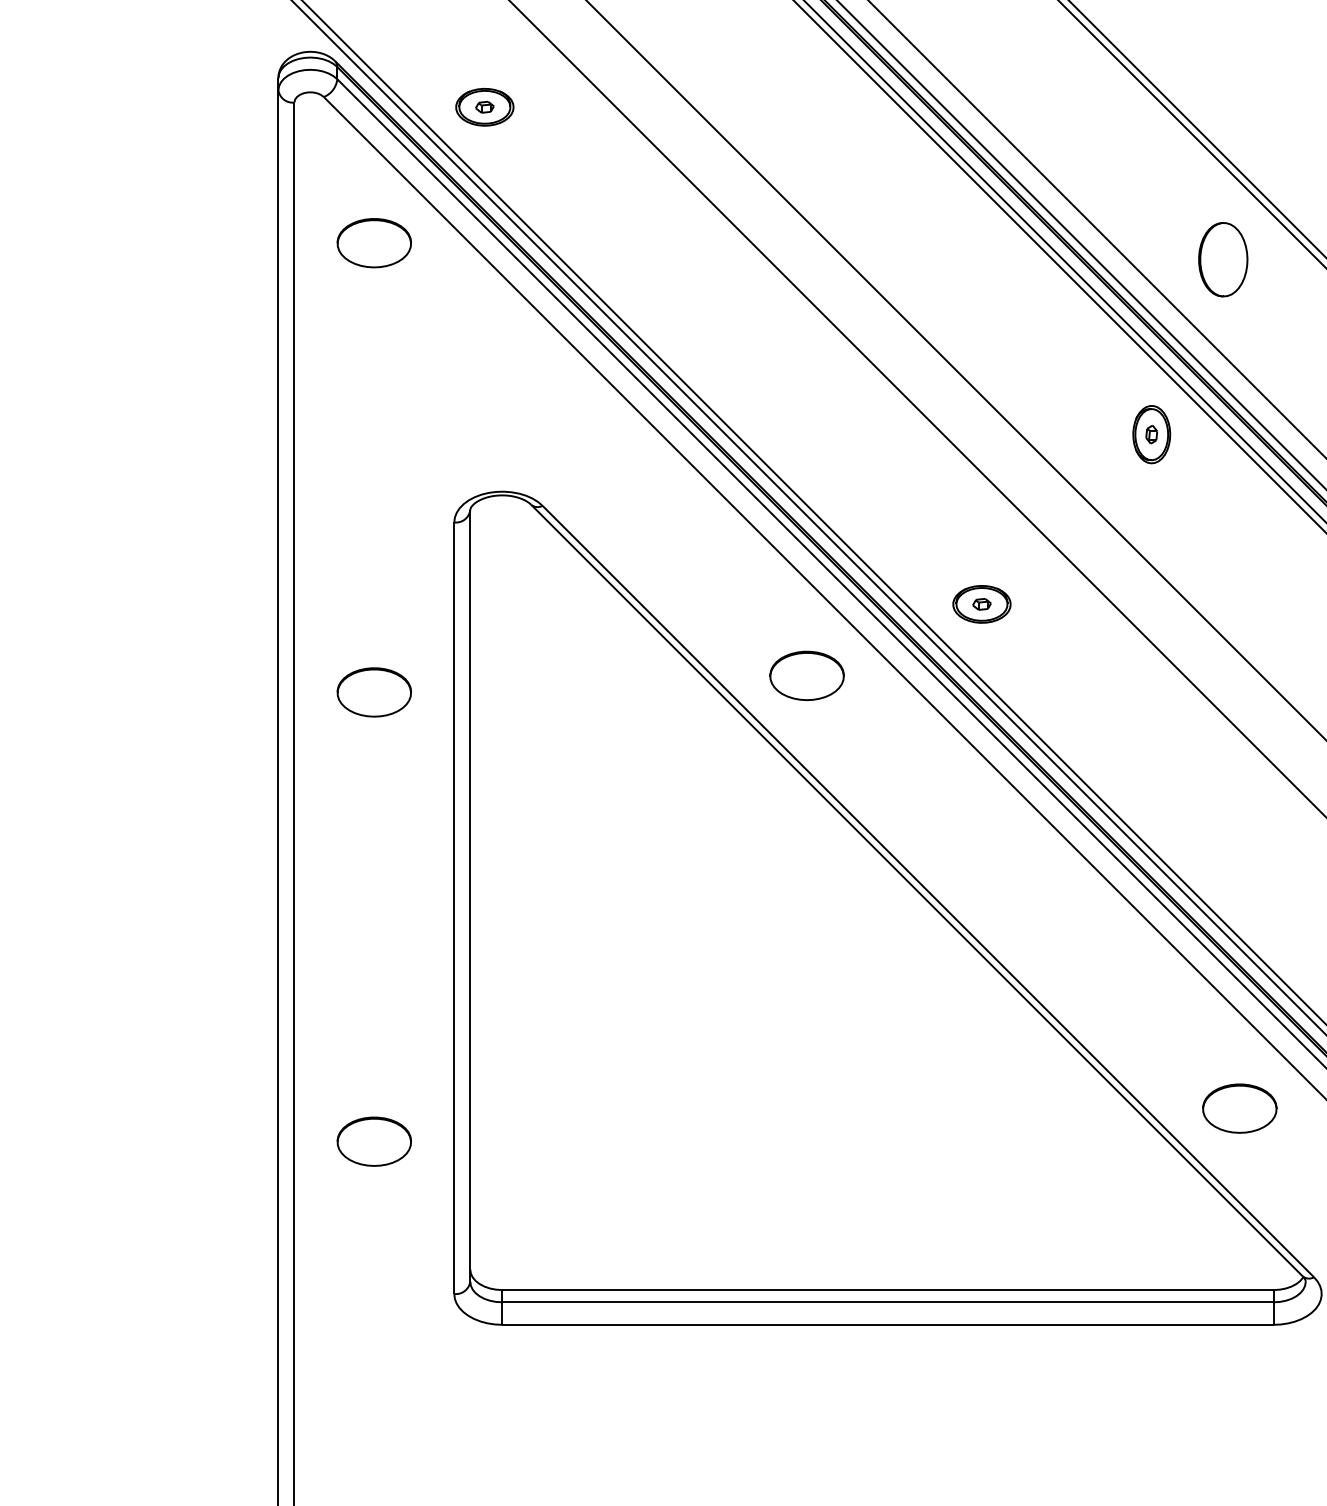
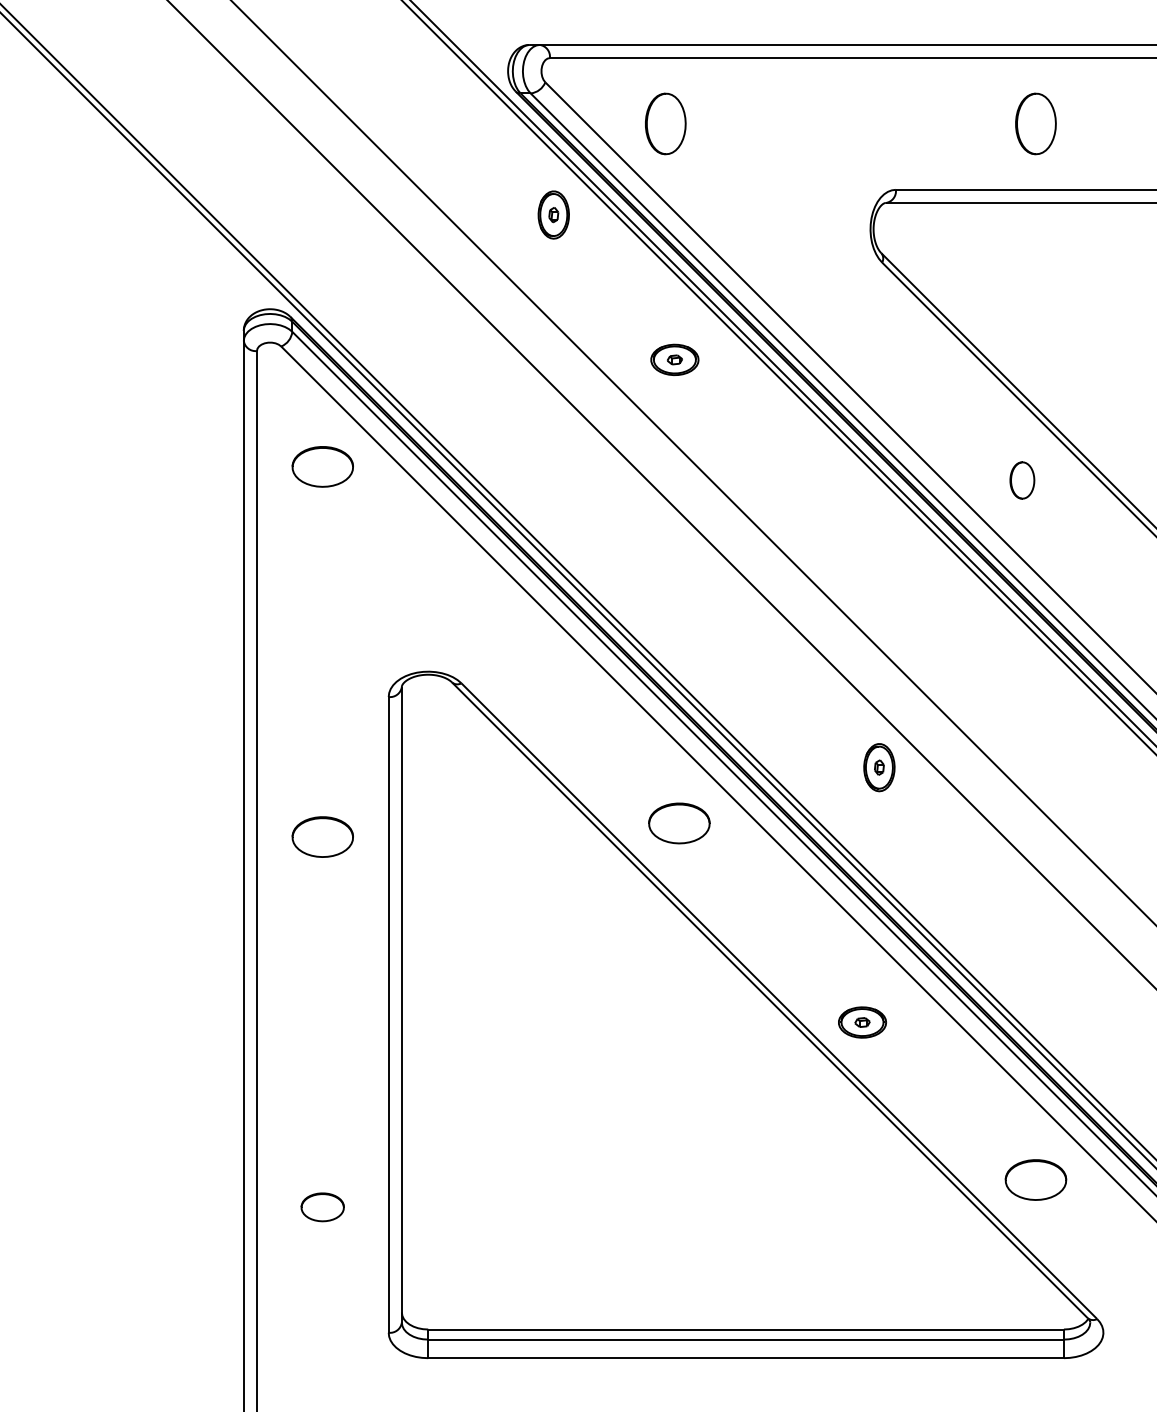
part: (484, 106) -> (674, 359), moved
part: (1223, 259) -> (1022, 480), size x0.6
part: (1151, 434) -> (879, 767), moved
part: (981, 604) -> (862, 1022), moved
part: (373, 1141) -> (322, 1207), size x0.7

